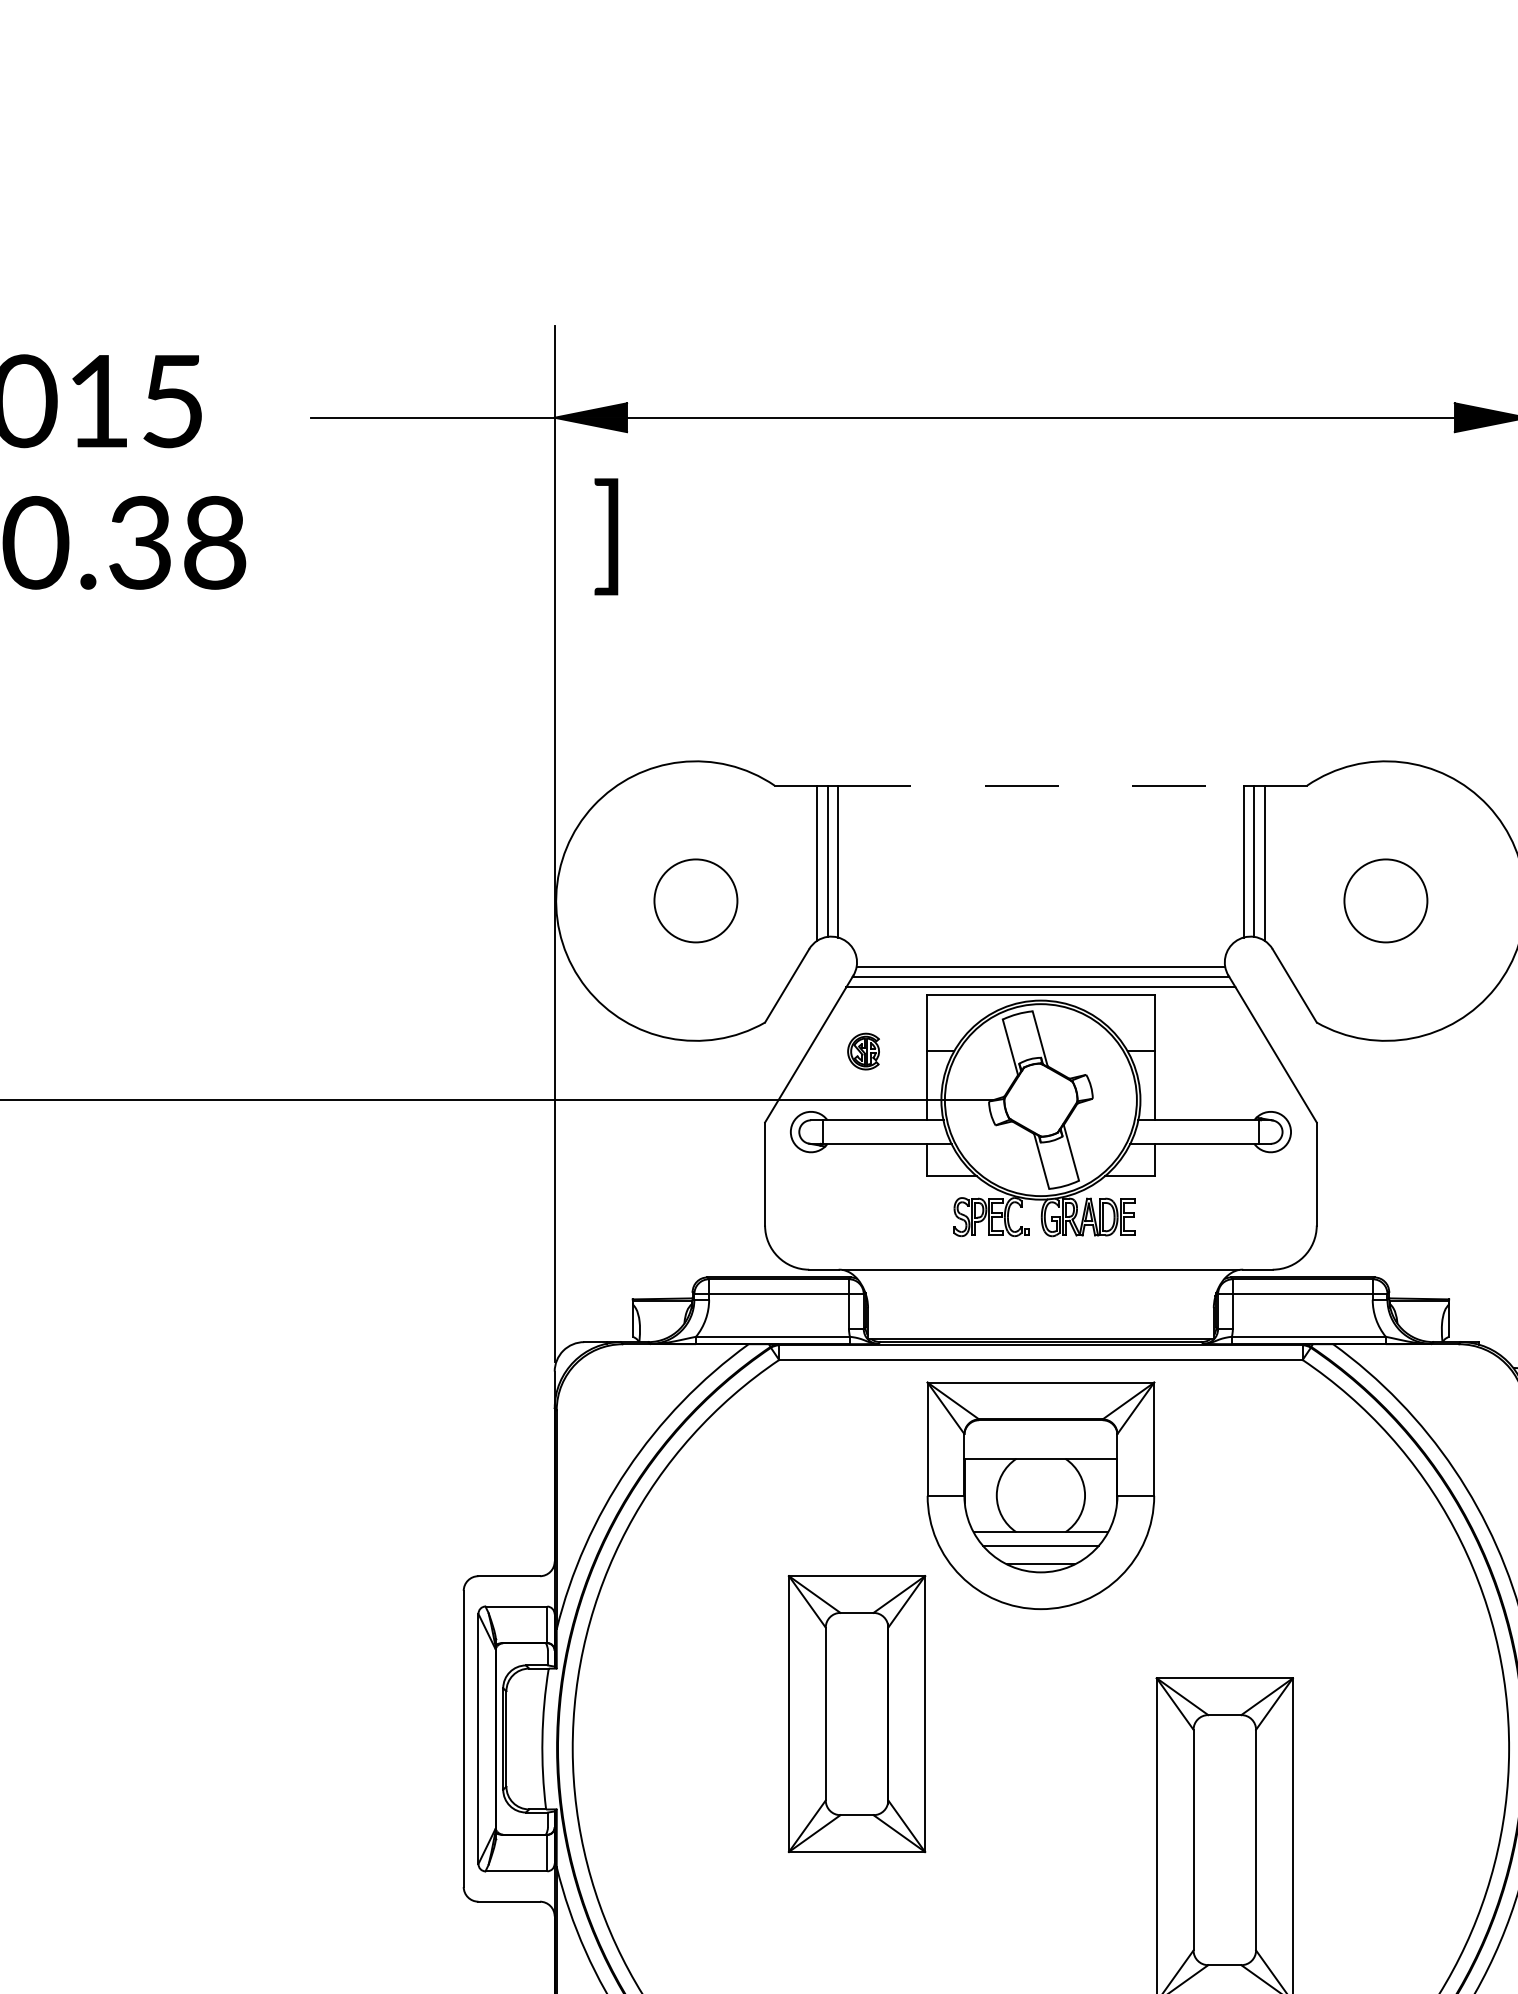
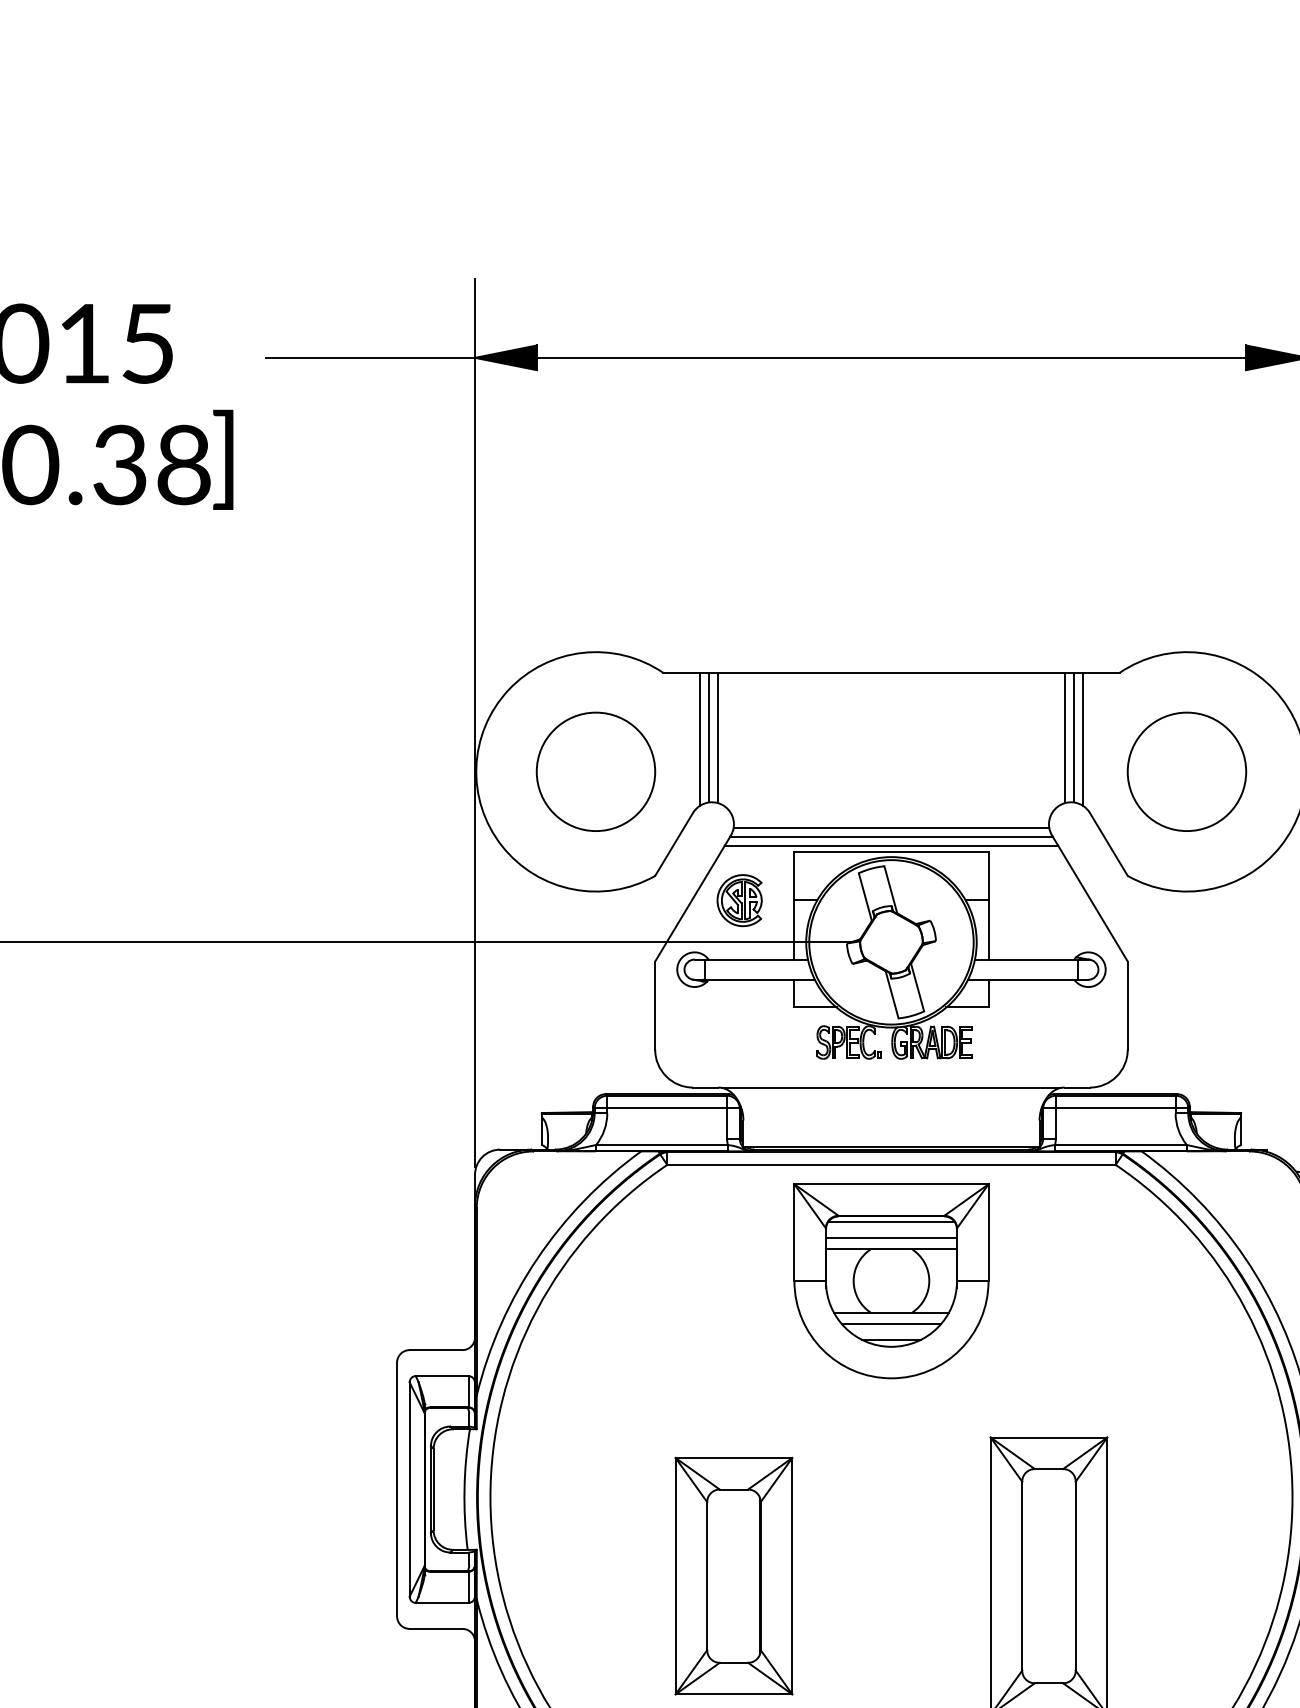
text: (606, 536) -> (223, 459), moved
line: (1040, 785) -> (891, 672), dashed -> solid
circle: (695, 900) -> (595, 771), size x1.67
circle: (1385, 900) -> (1186, 771), size x1.67
part: (863, 1051) -> (739, 900), size x1.67
line: (1040, 1427) -> (891, 1222), added
line: (1040, 1445) -> (891, 1238), added
part: (856, 1713) -> (733, 1575), moved

